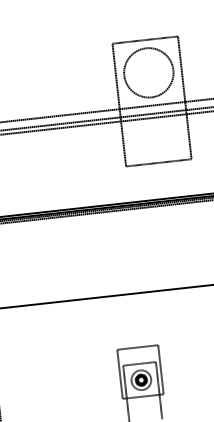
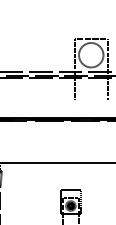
line: (157, 163) -> (90, 100), removed

